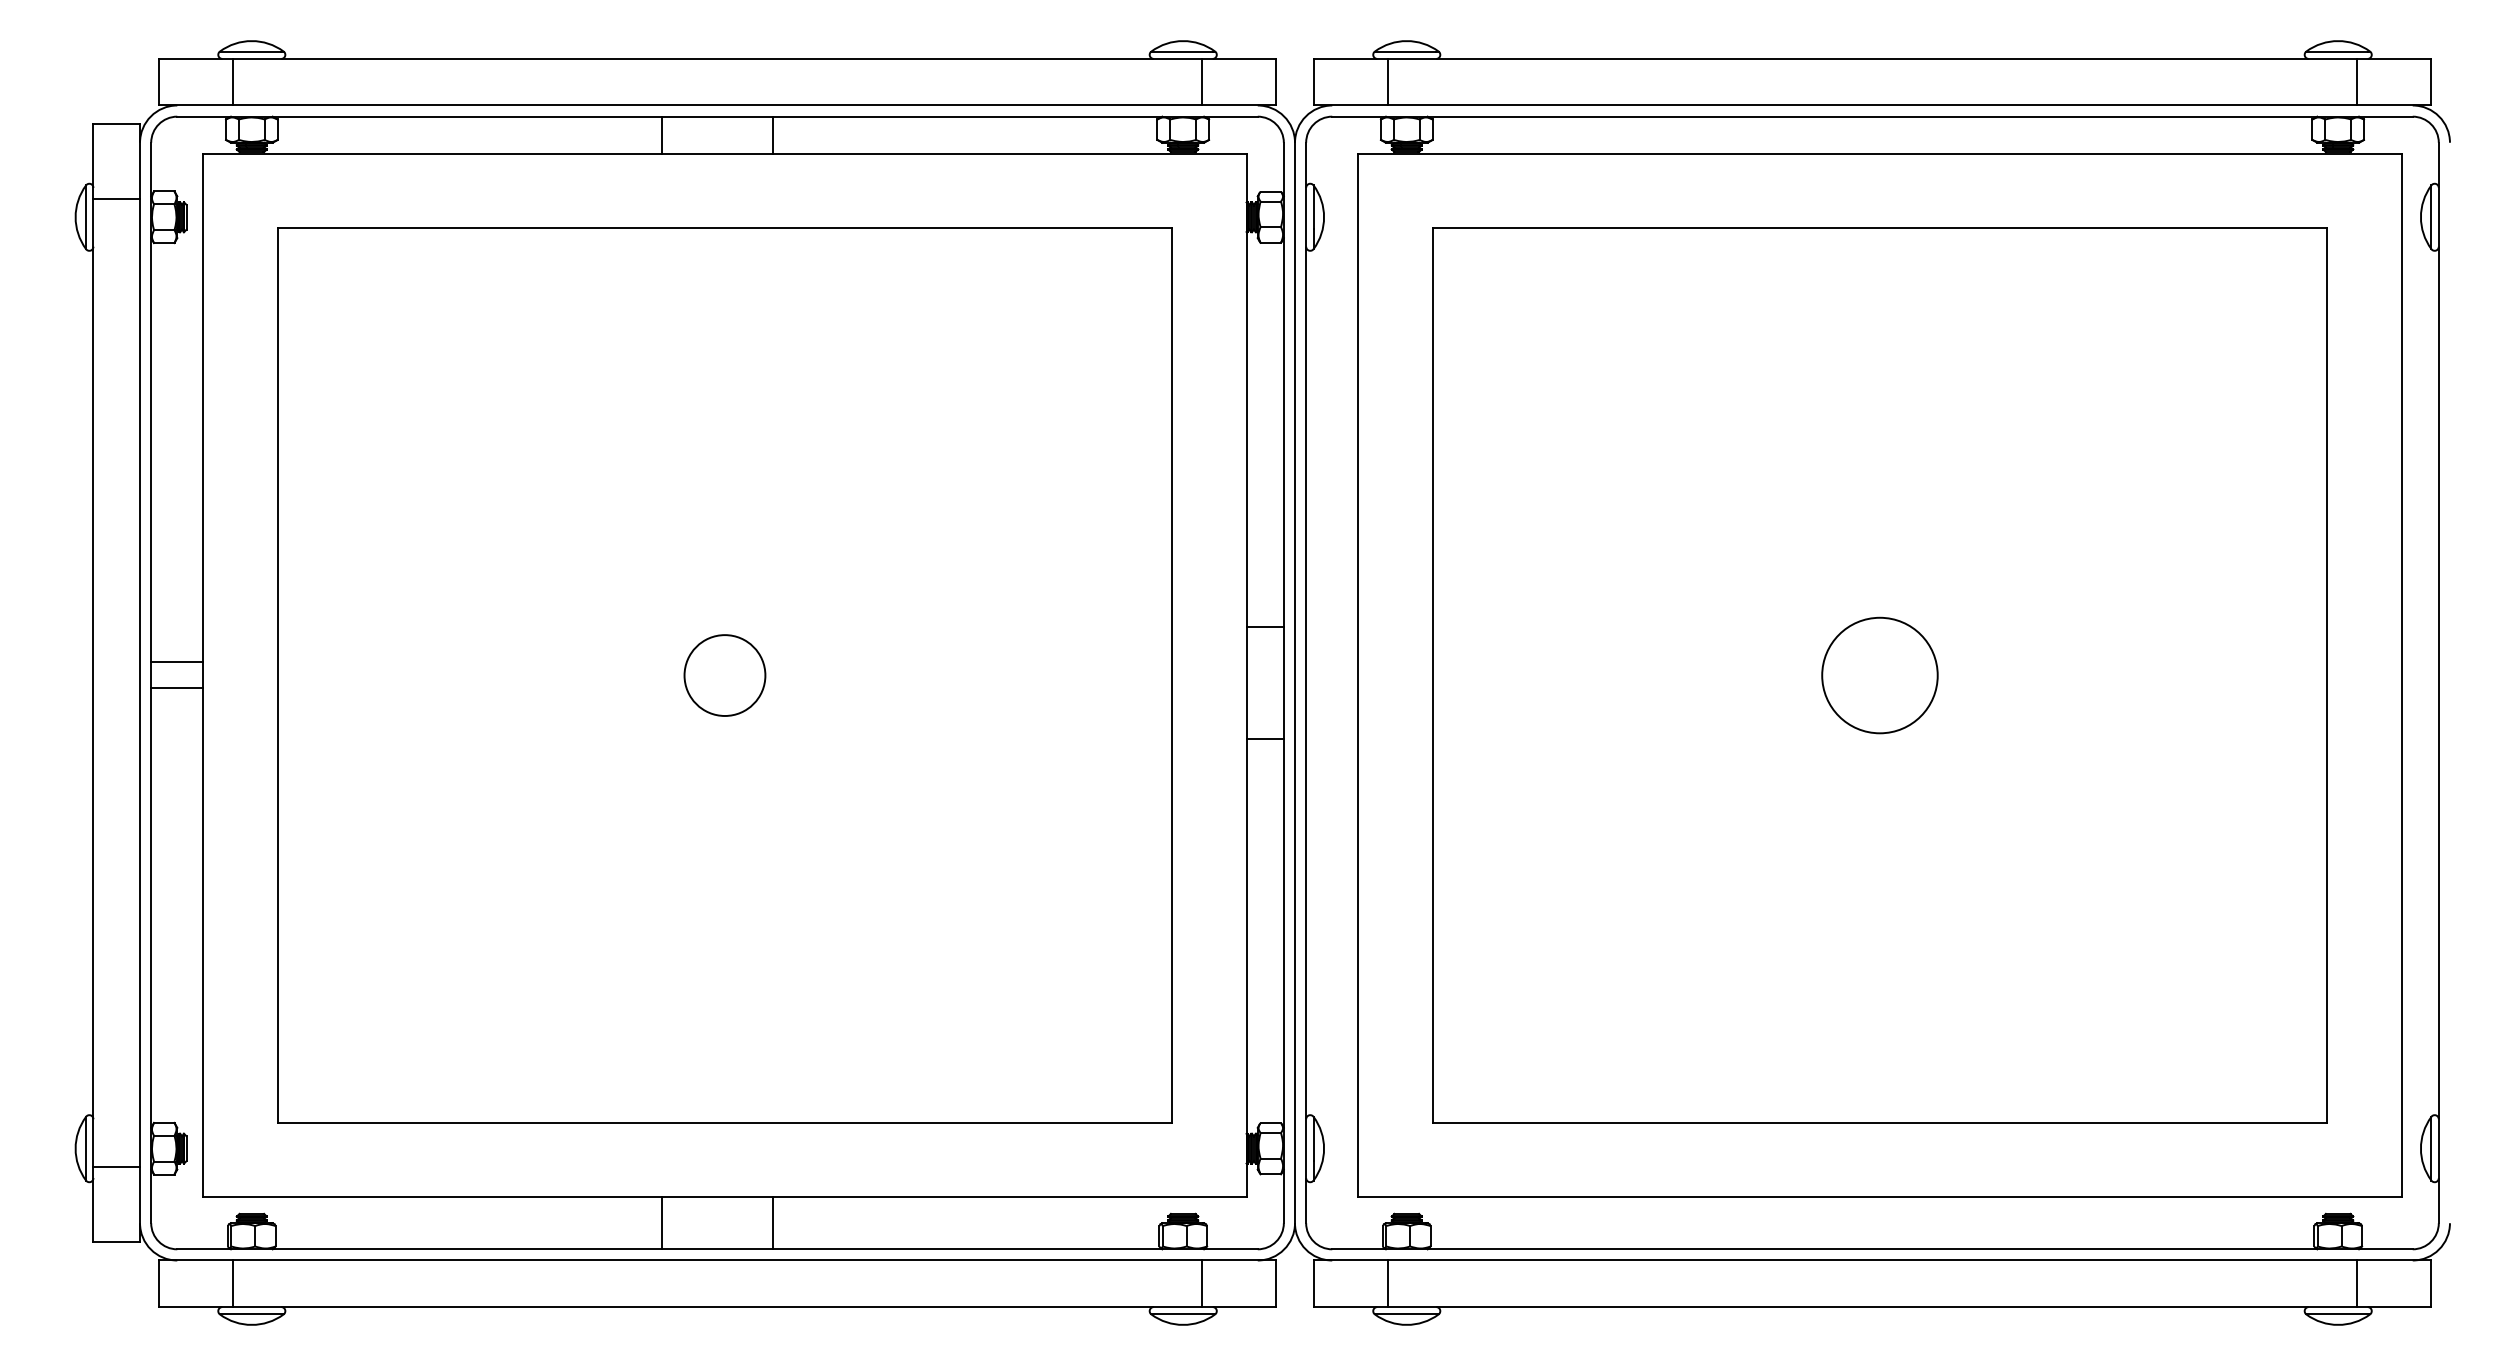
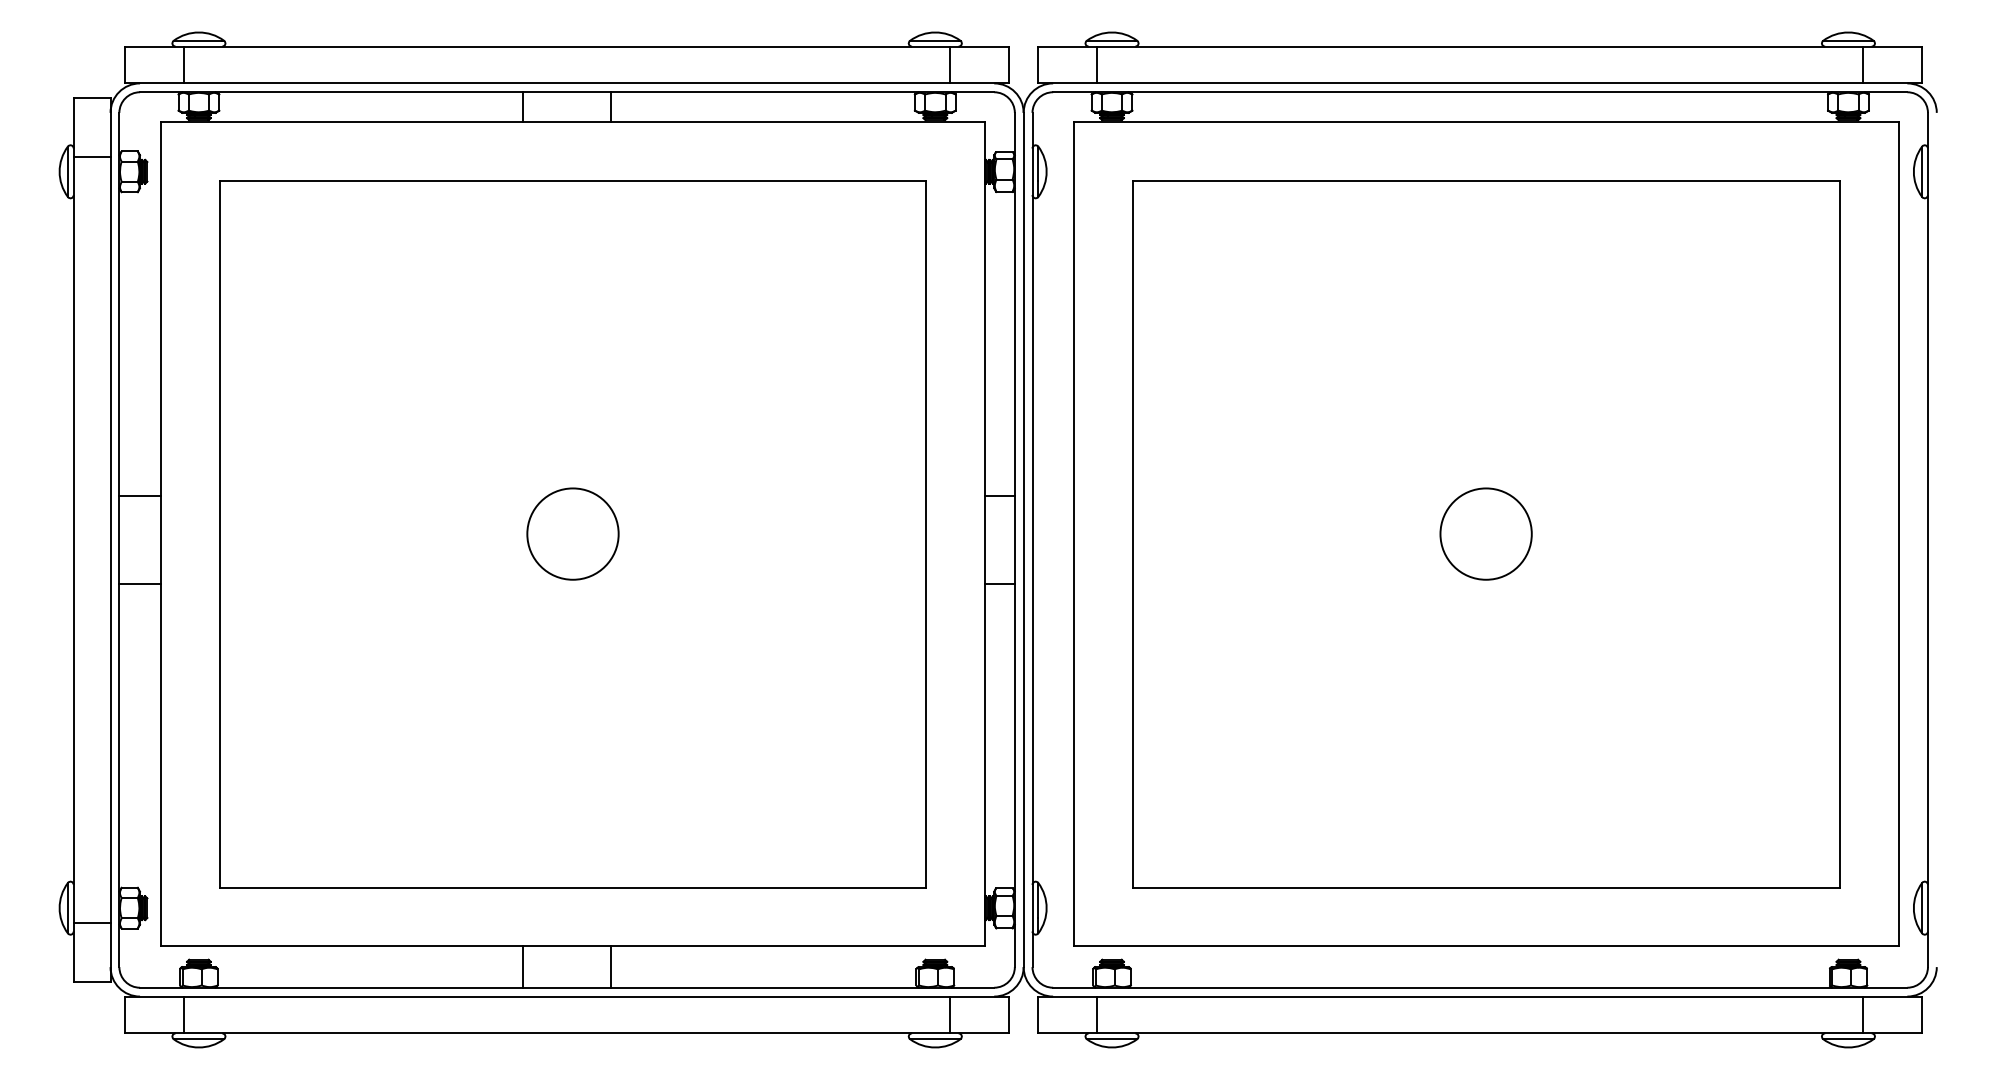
line: (177, 661) -> (140, 583), moved
circle: (724, 675) -> (572, 534), size x1.43
line: (177, 688) -> (140, 496), moved

